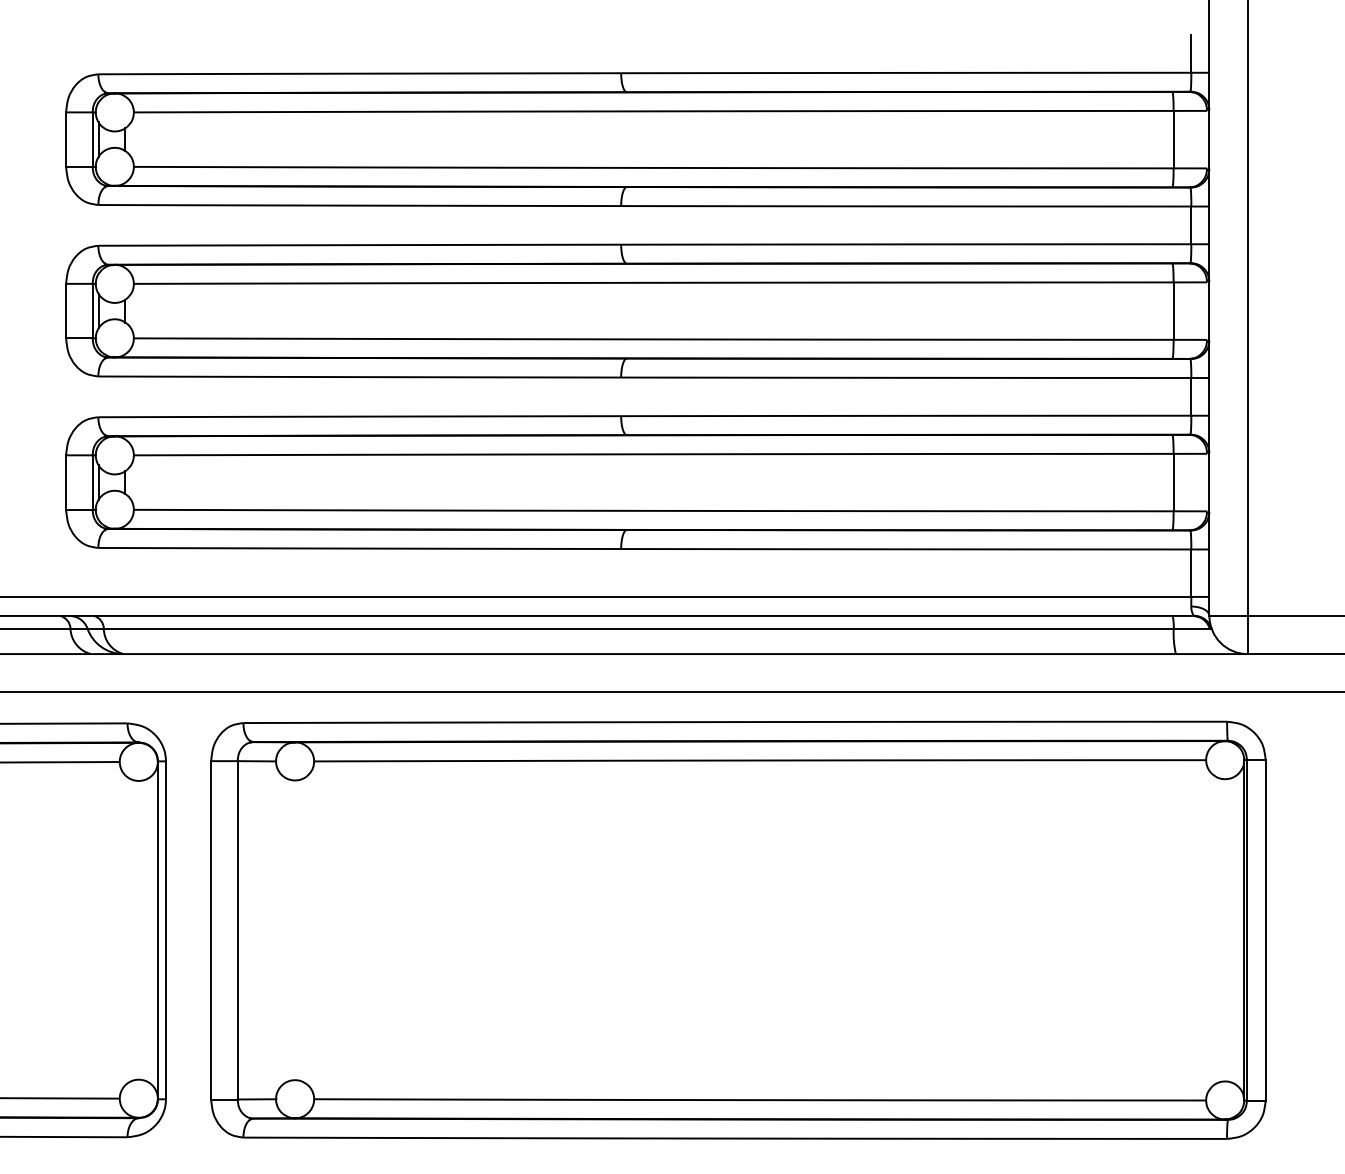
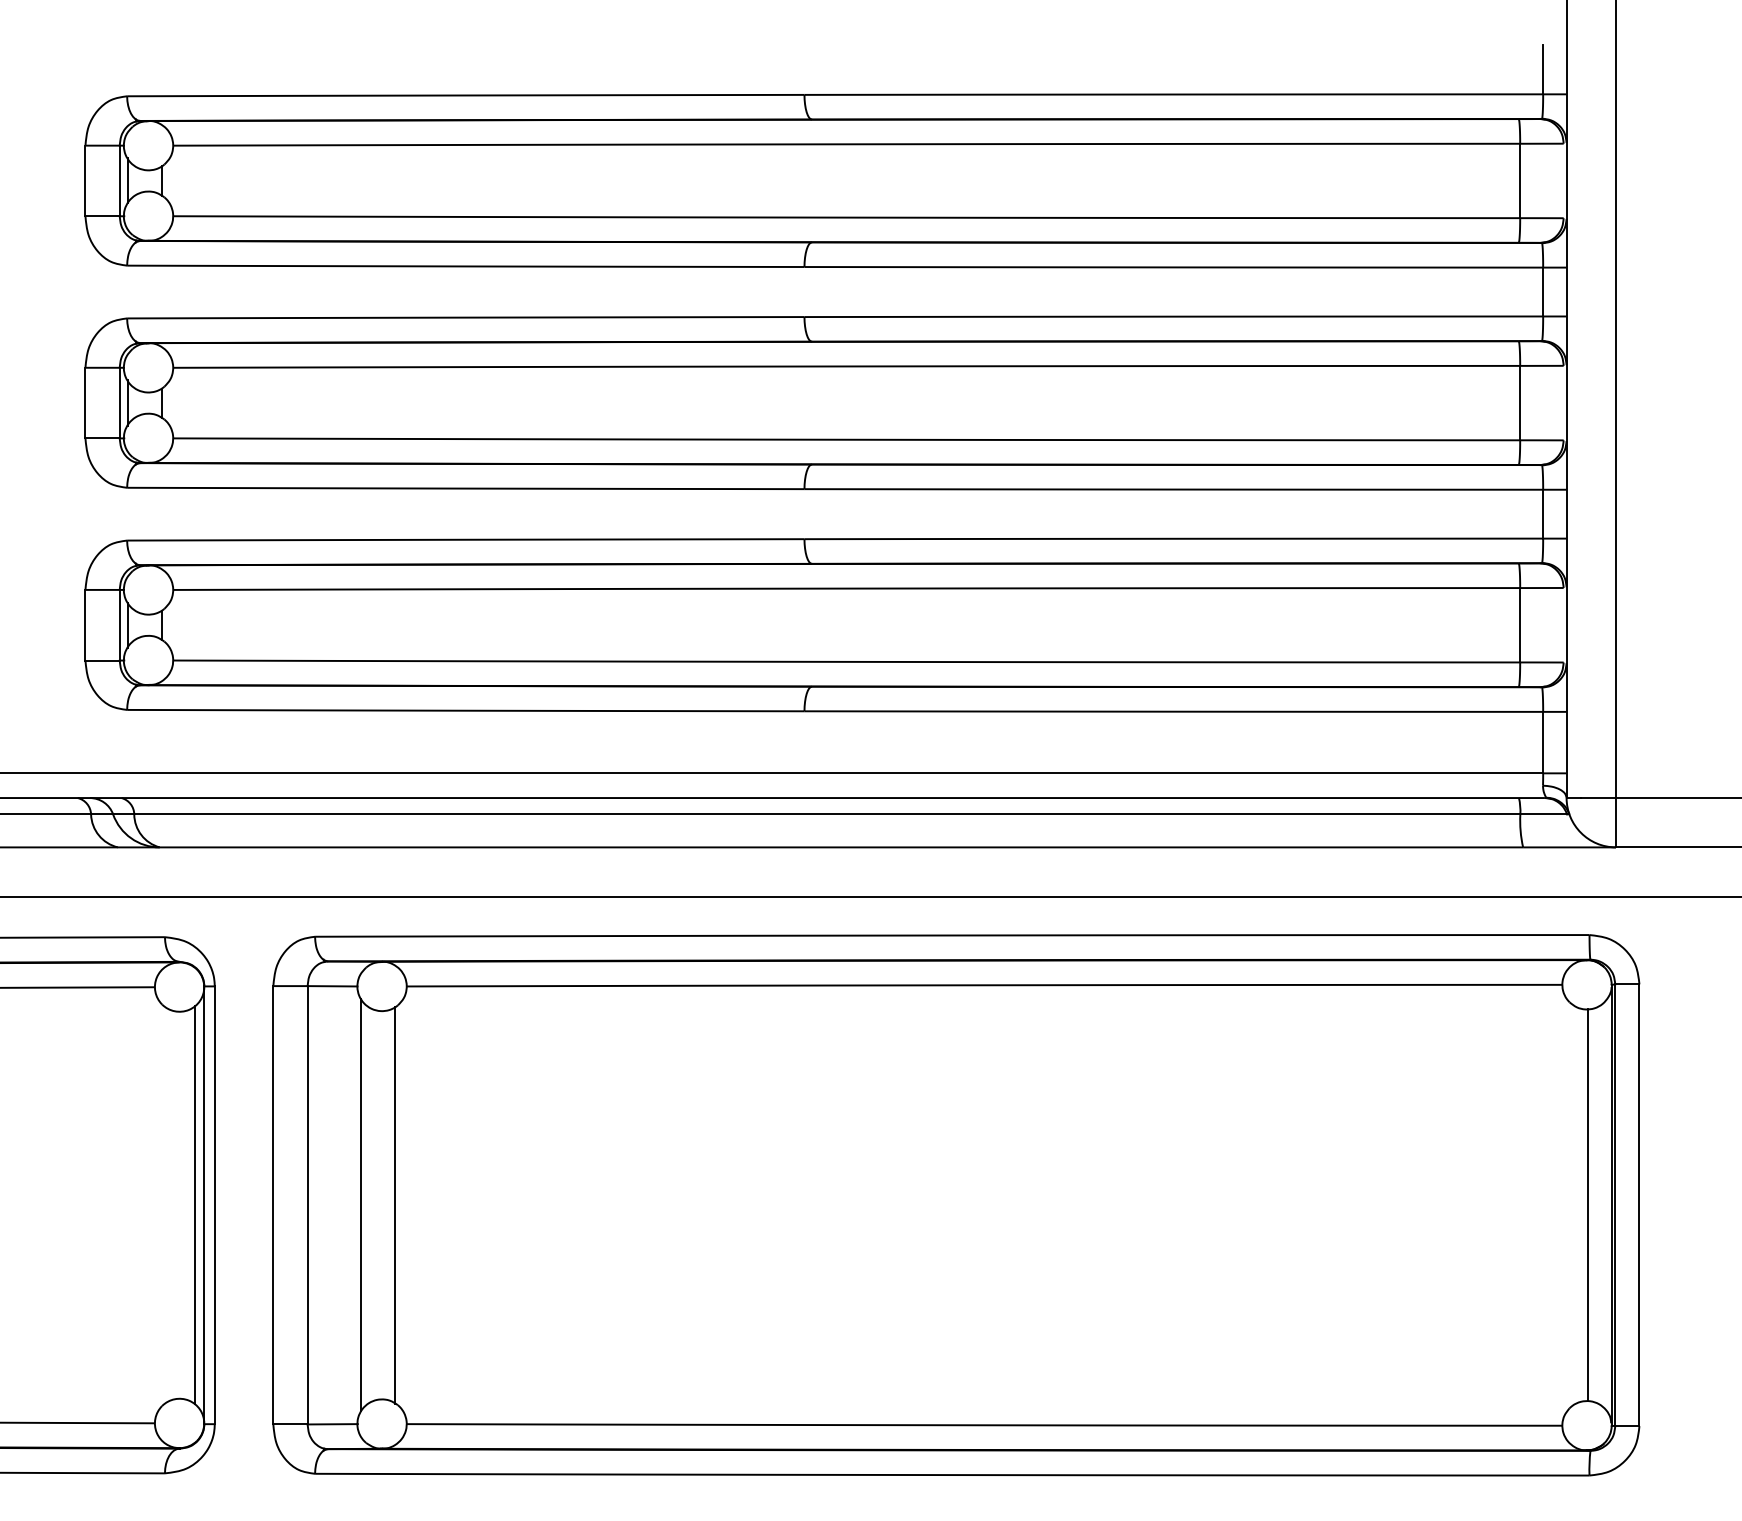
line: (150, 929) -> (194, 1204), added
line: (279, 930) -> (361, 1205), added
line: (305, 930) -> (395, 1205), added
line: (1226, 930) -> (1588, 1205), added

